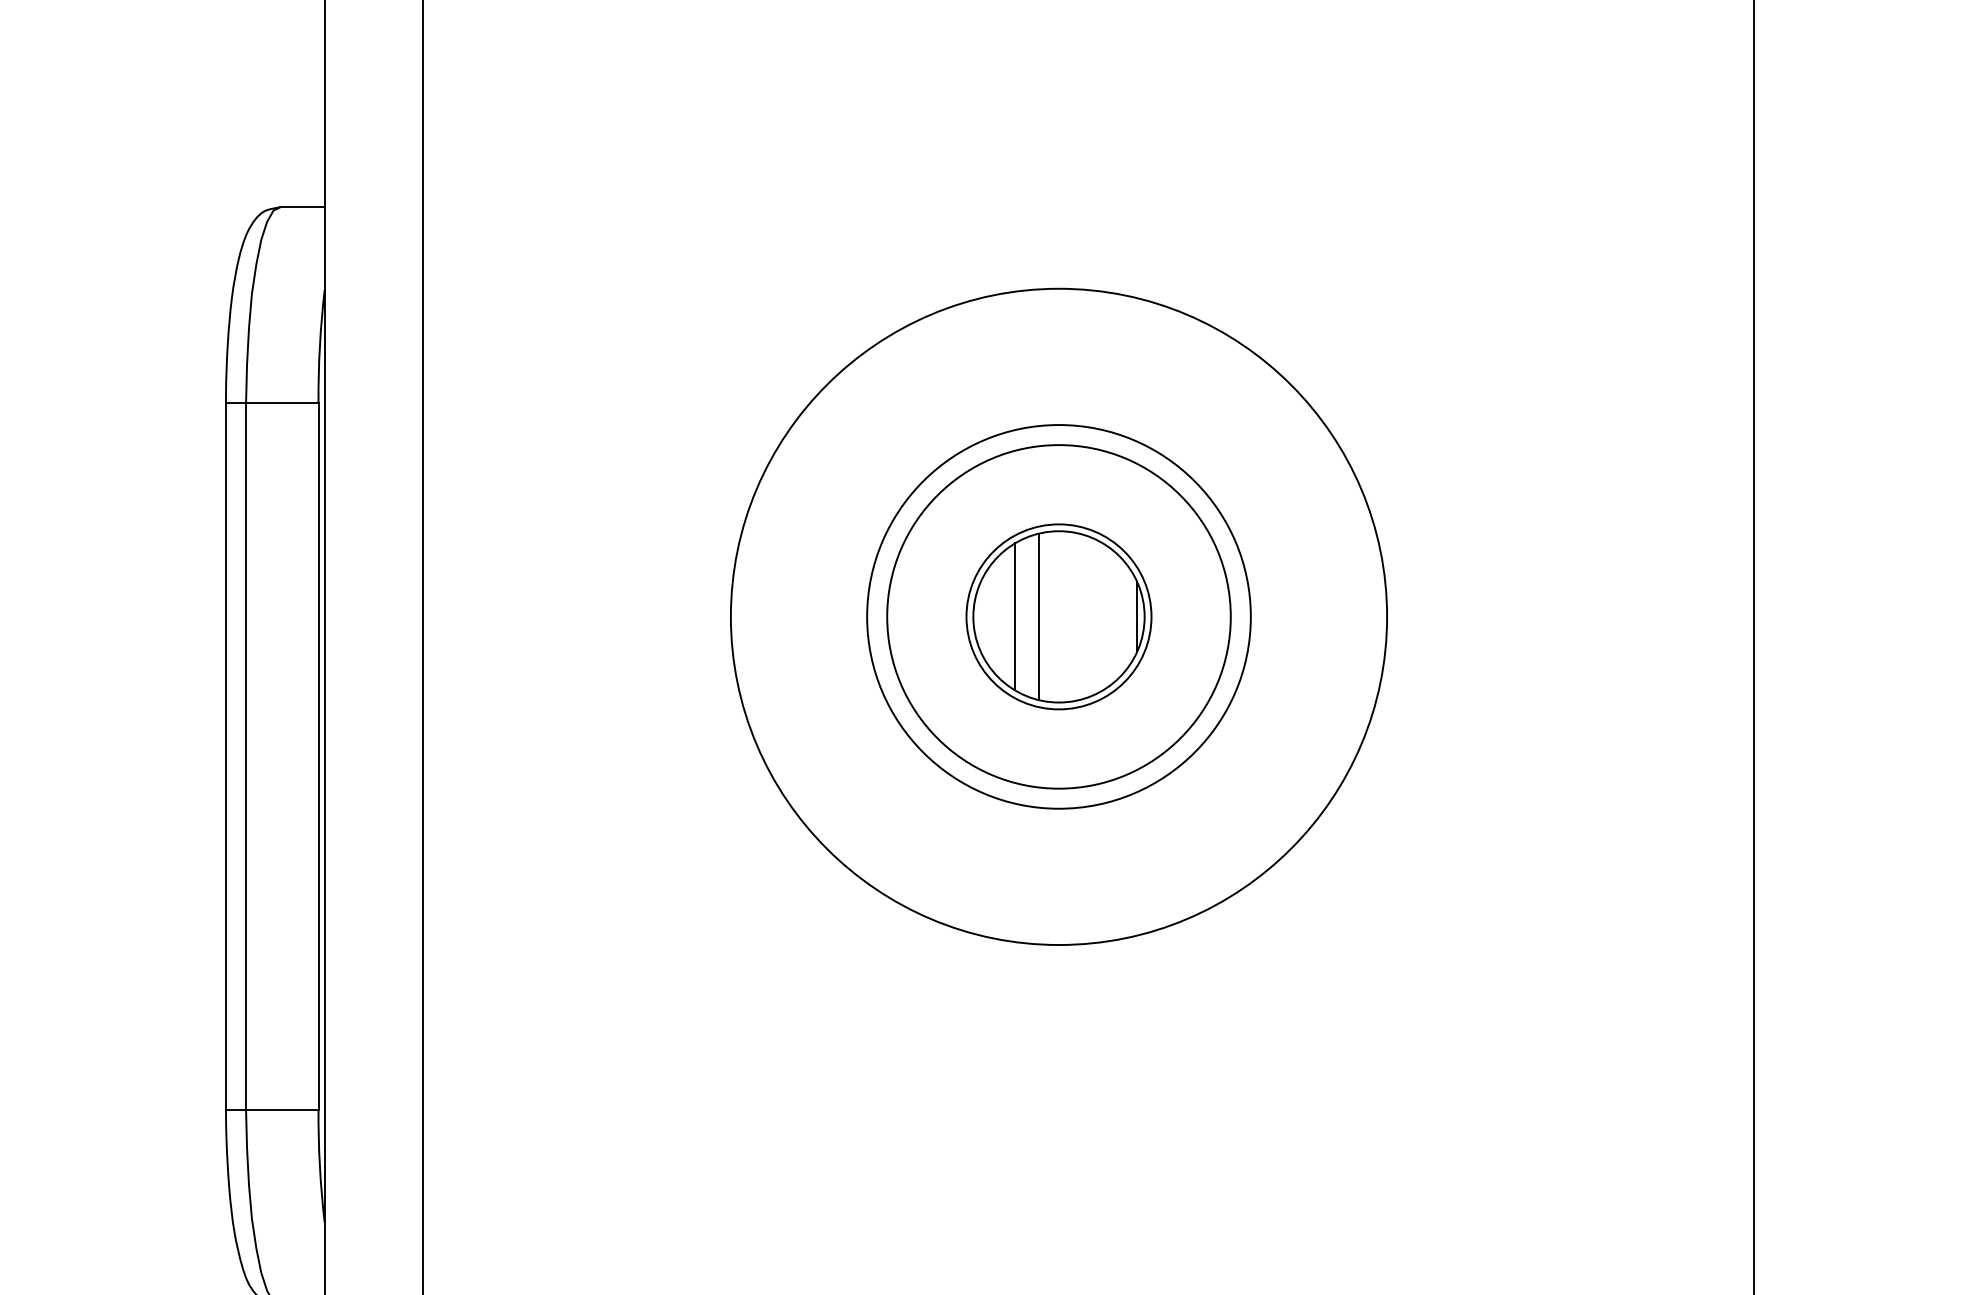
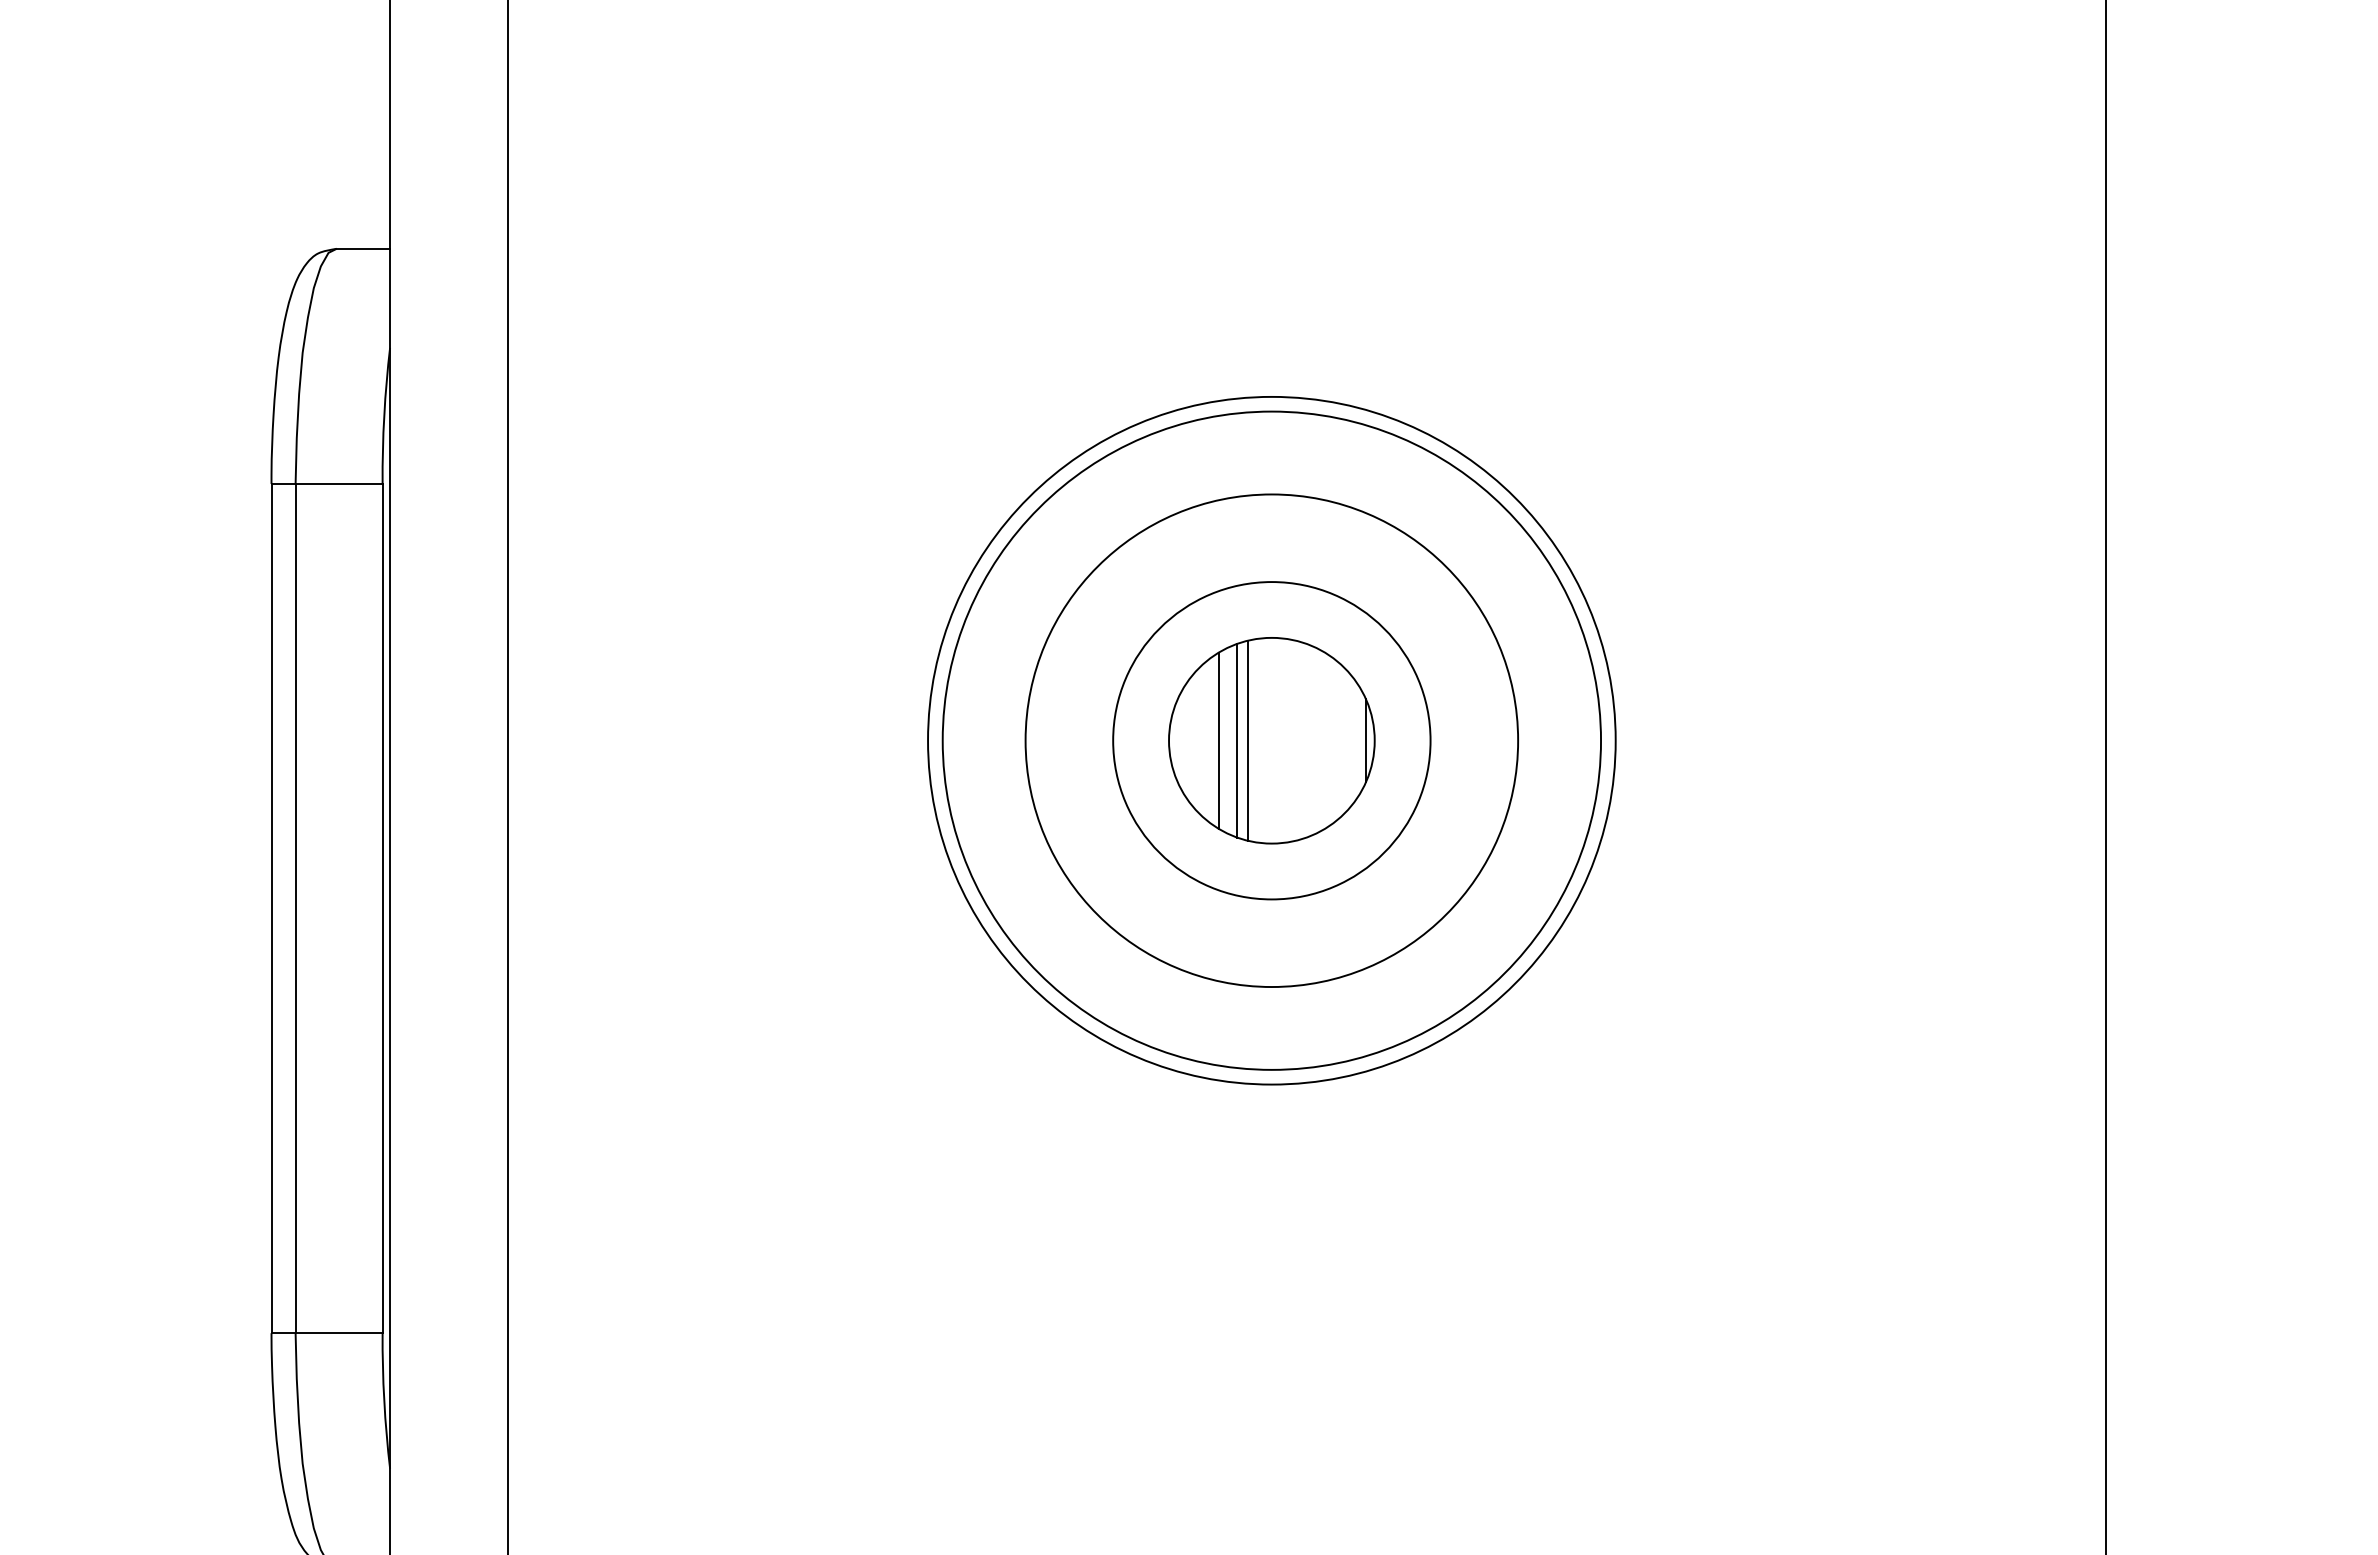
line: (1029, 616) -> (1236, 740), added
circle: (1058, 616) -> (1271, 740), size x0.62
circle: (1058, 616) -> (1271, 740), size x1.43
circle: (1058, 616) -> (1271, 740), size x1.43
circle: (1058, 616) -> (1271, 740), size x1.67

